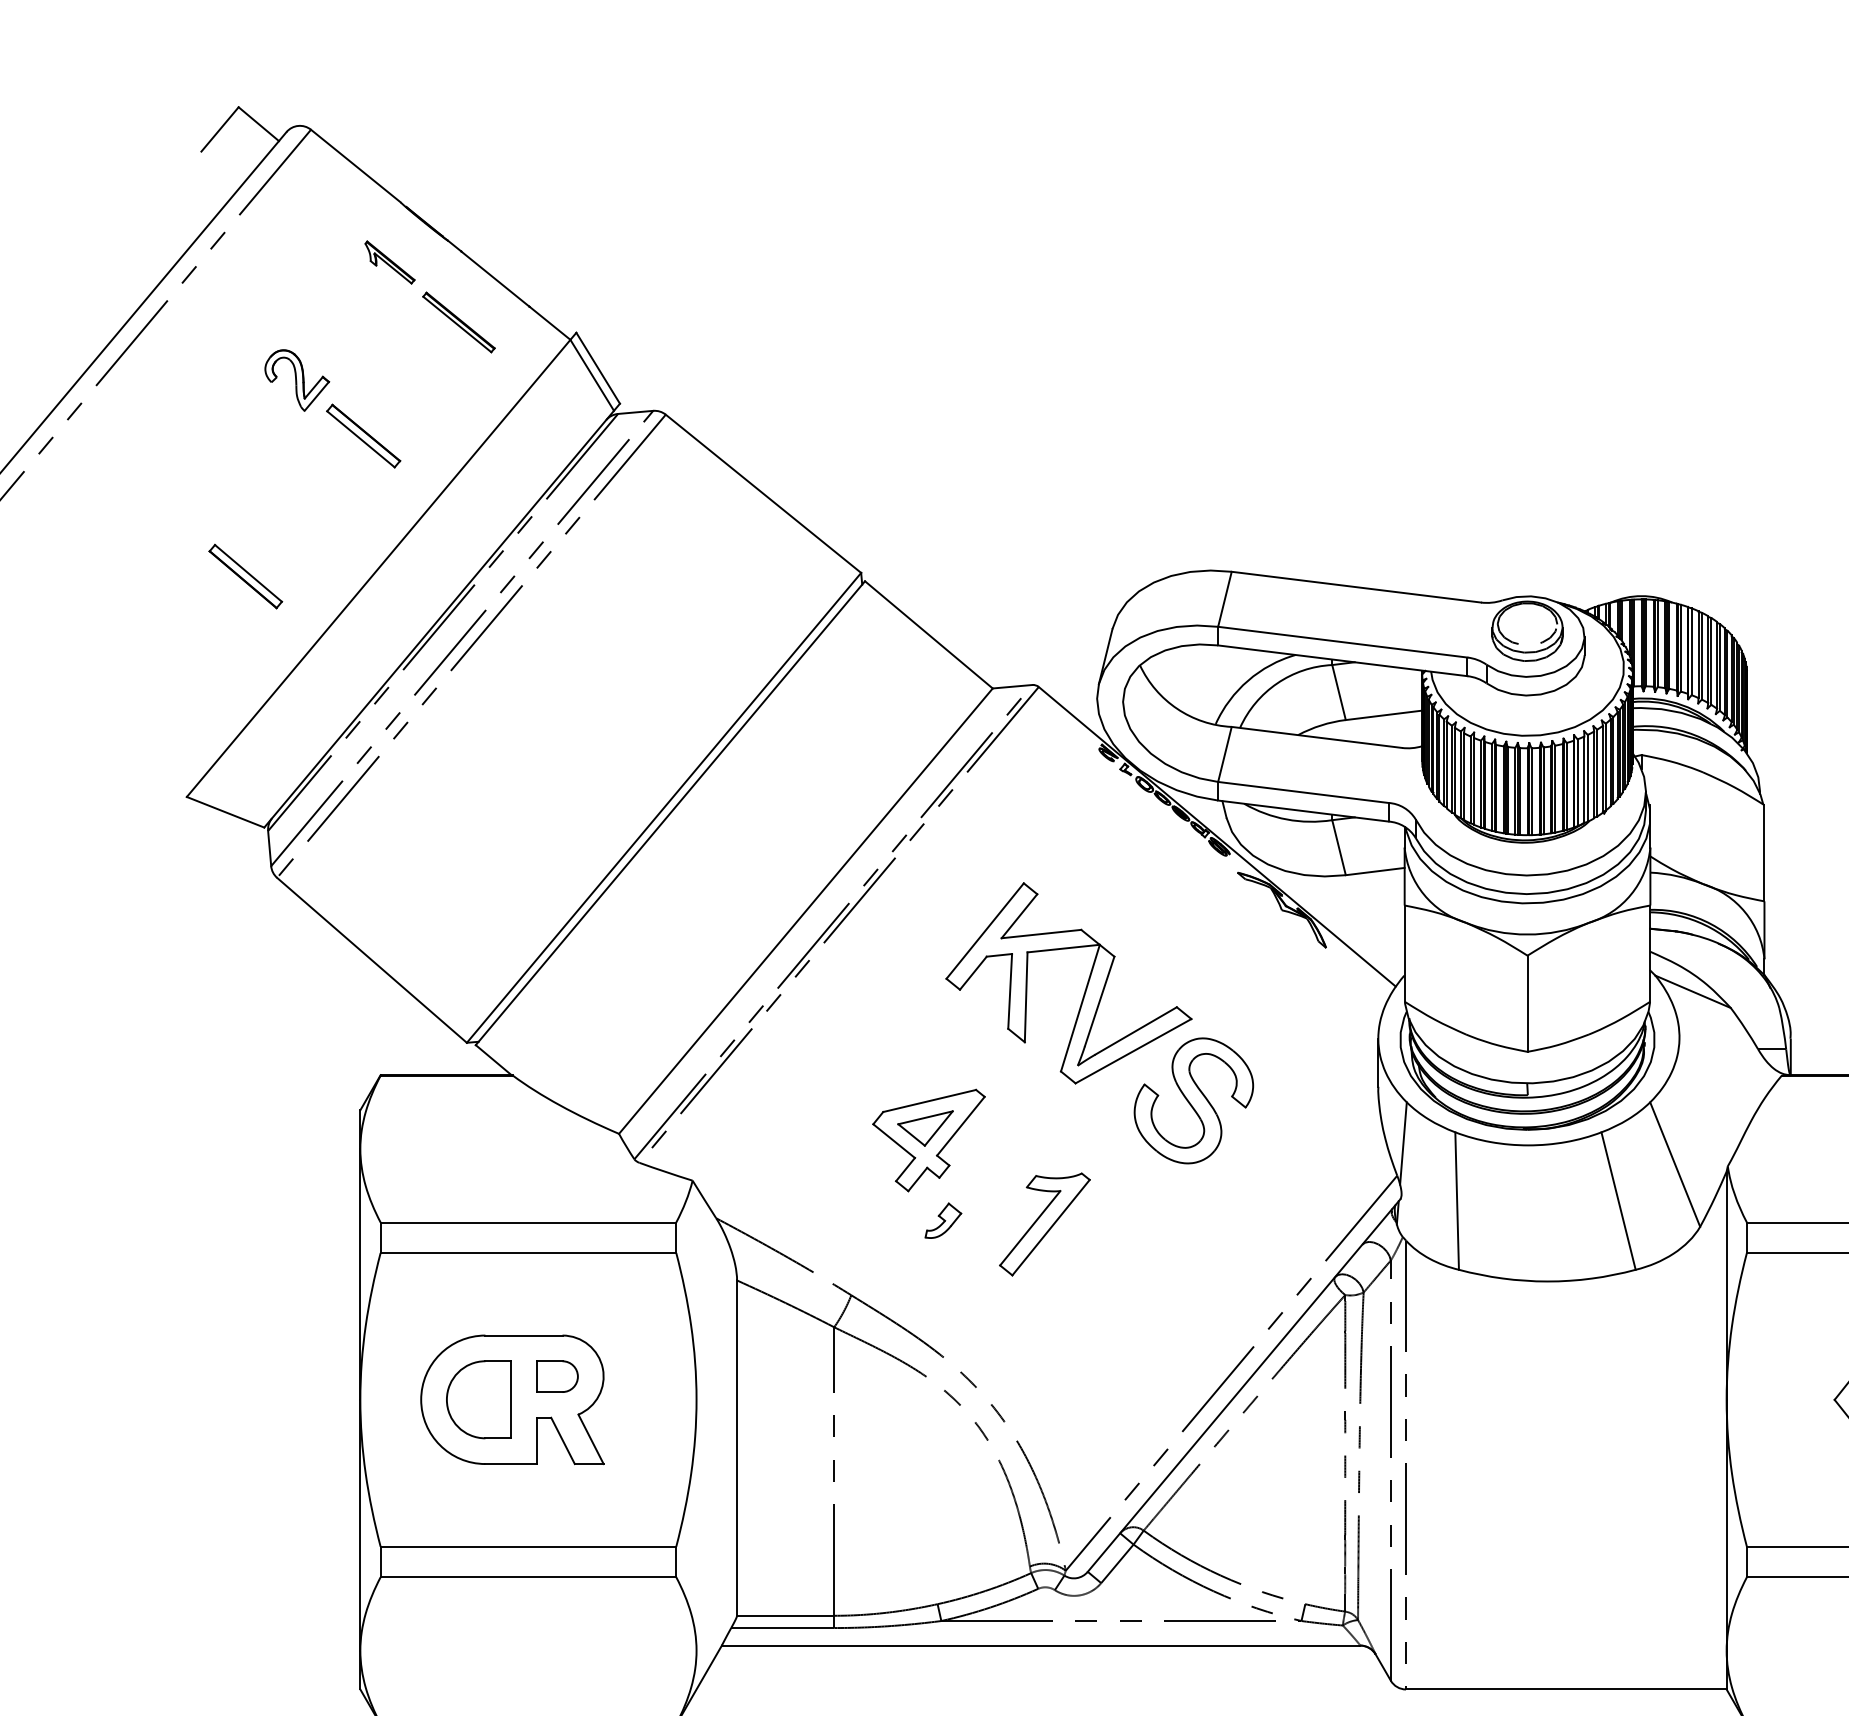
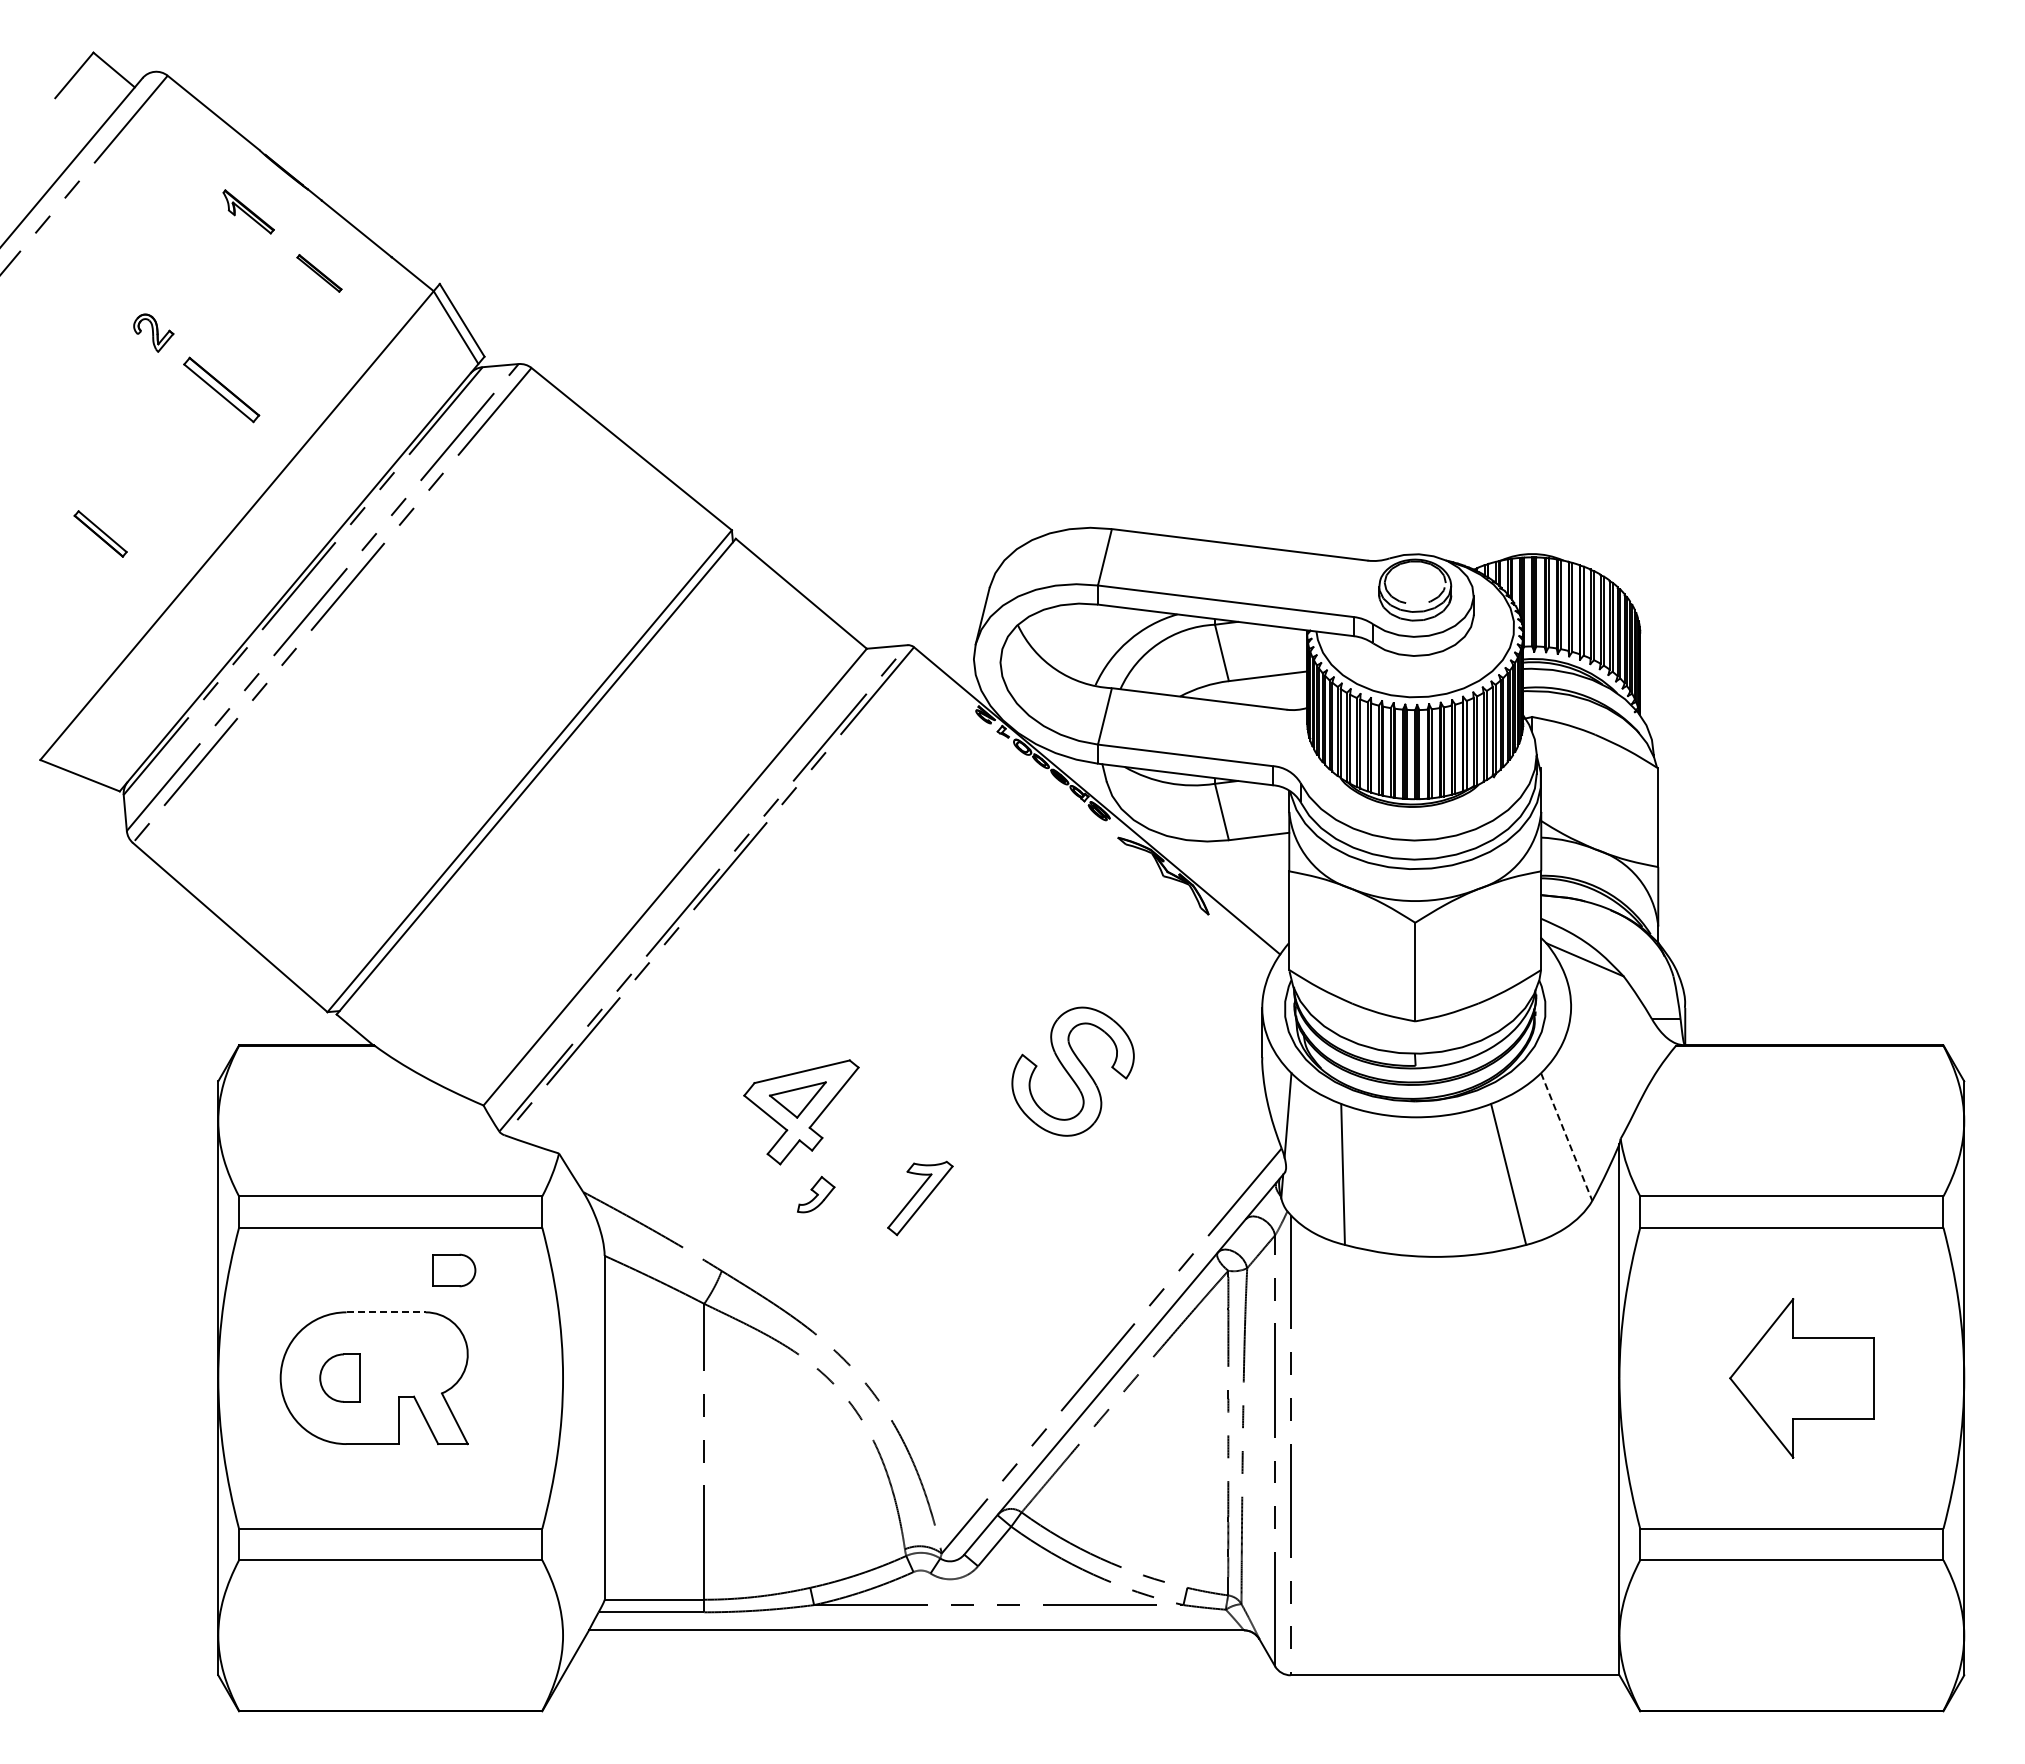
part: (459, 322) -> (319, 273), size x0.6
part: (297, 381) -> (153, 333), size x0.6
part: (245, 576) -> (100, 533), size x0.7
part: (1086, 985) -> (962, 953), removed
line: (1674, 1165) -> (1566, 1137), solid -> dashed
part: (1045, 1224) -> (920, 1198), size x0.7
line: (524, 1335) -> (386, 1312), solid -> dashed
part: (557, 1376) -> (454, 1270), moved
part: (478, 1399) -> (339, 1377), size x0.6

